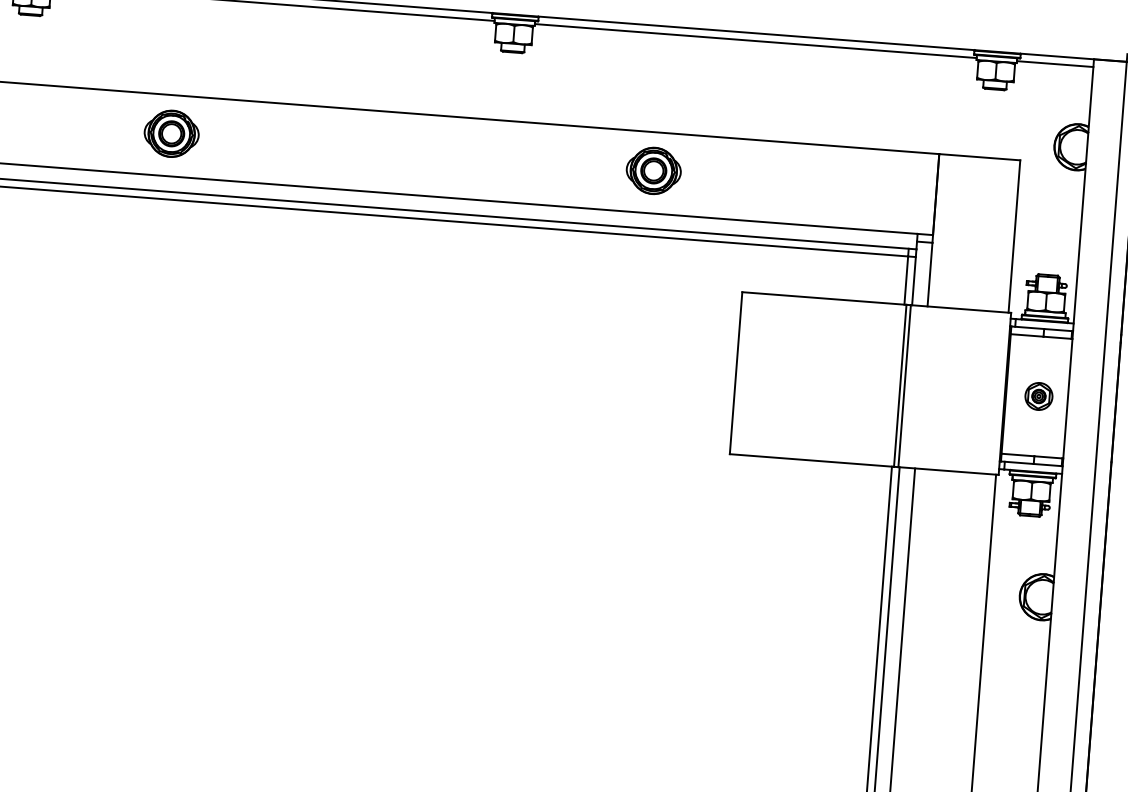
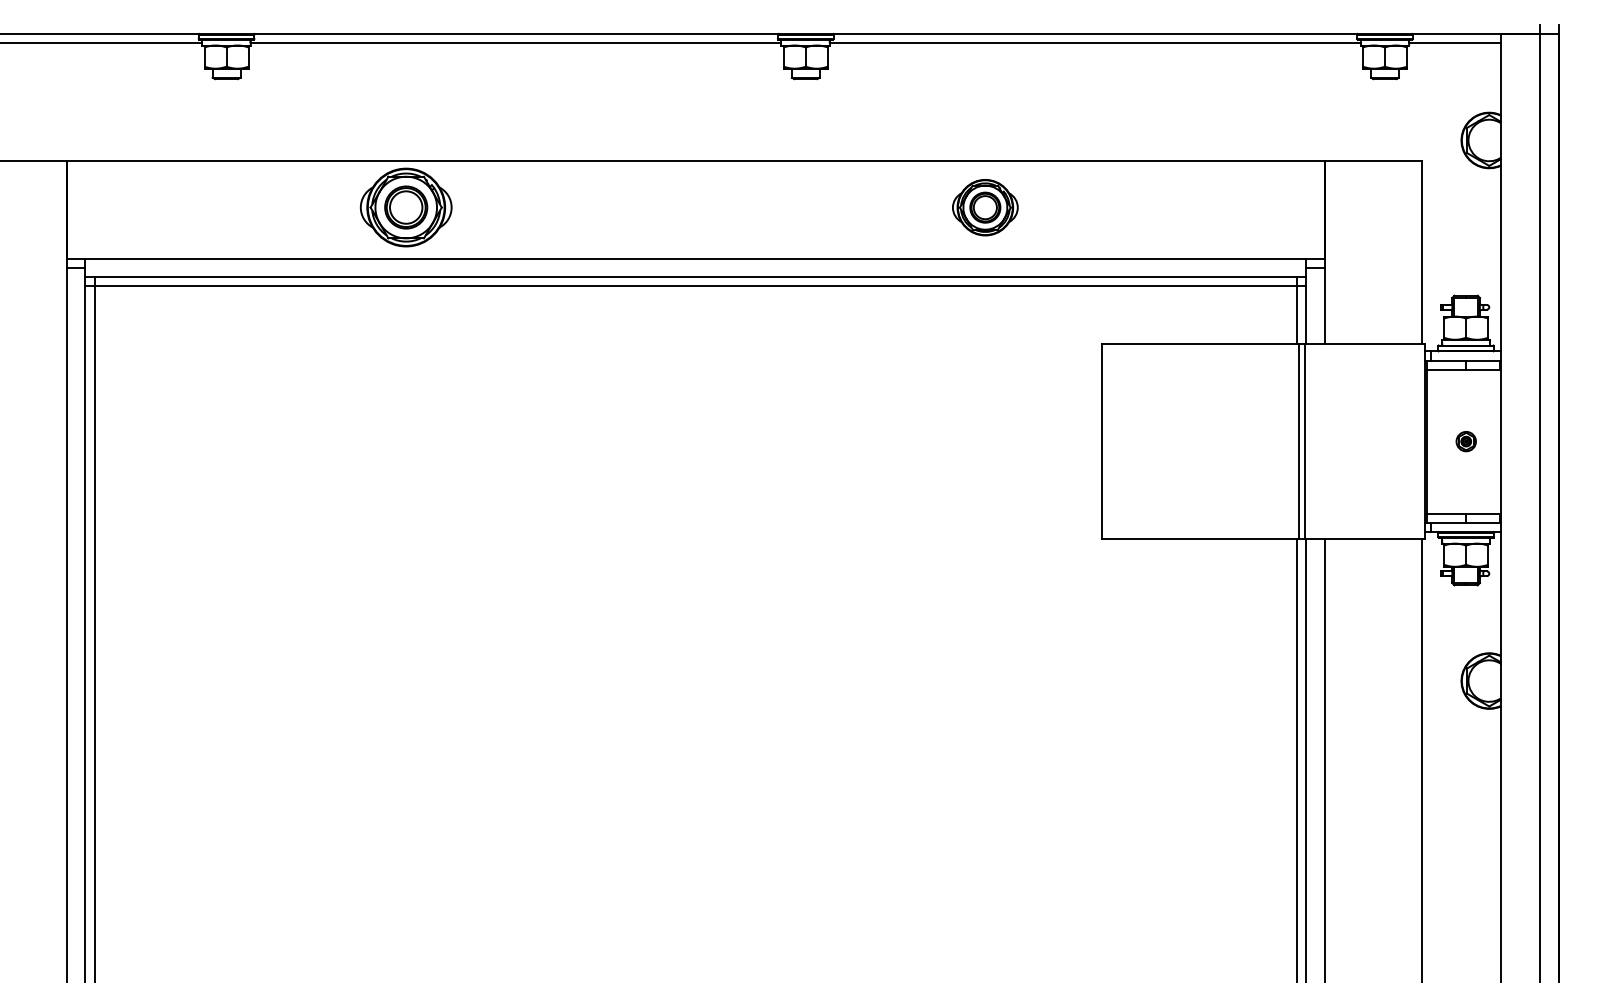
part: (171, 133) -> (405, 207), size x1.4
part: (1039, 396) -> (1466, 441), size x0.6

